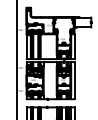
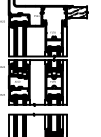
hatch: (82, 22) -> (76, 12), added

